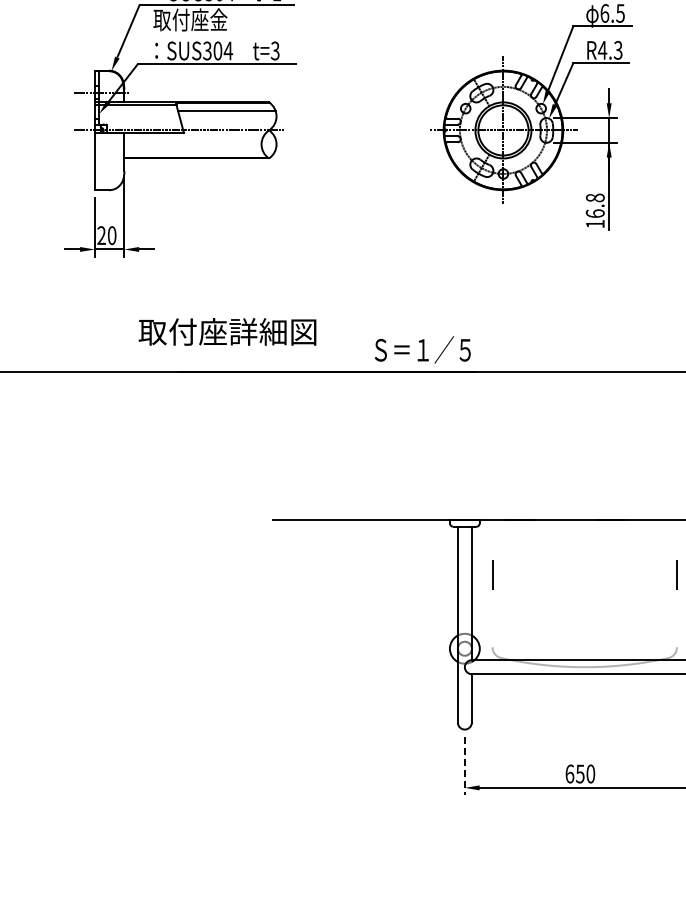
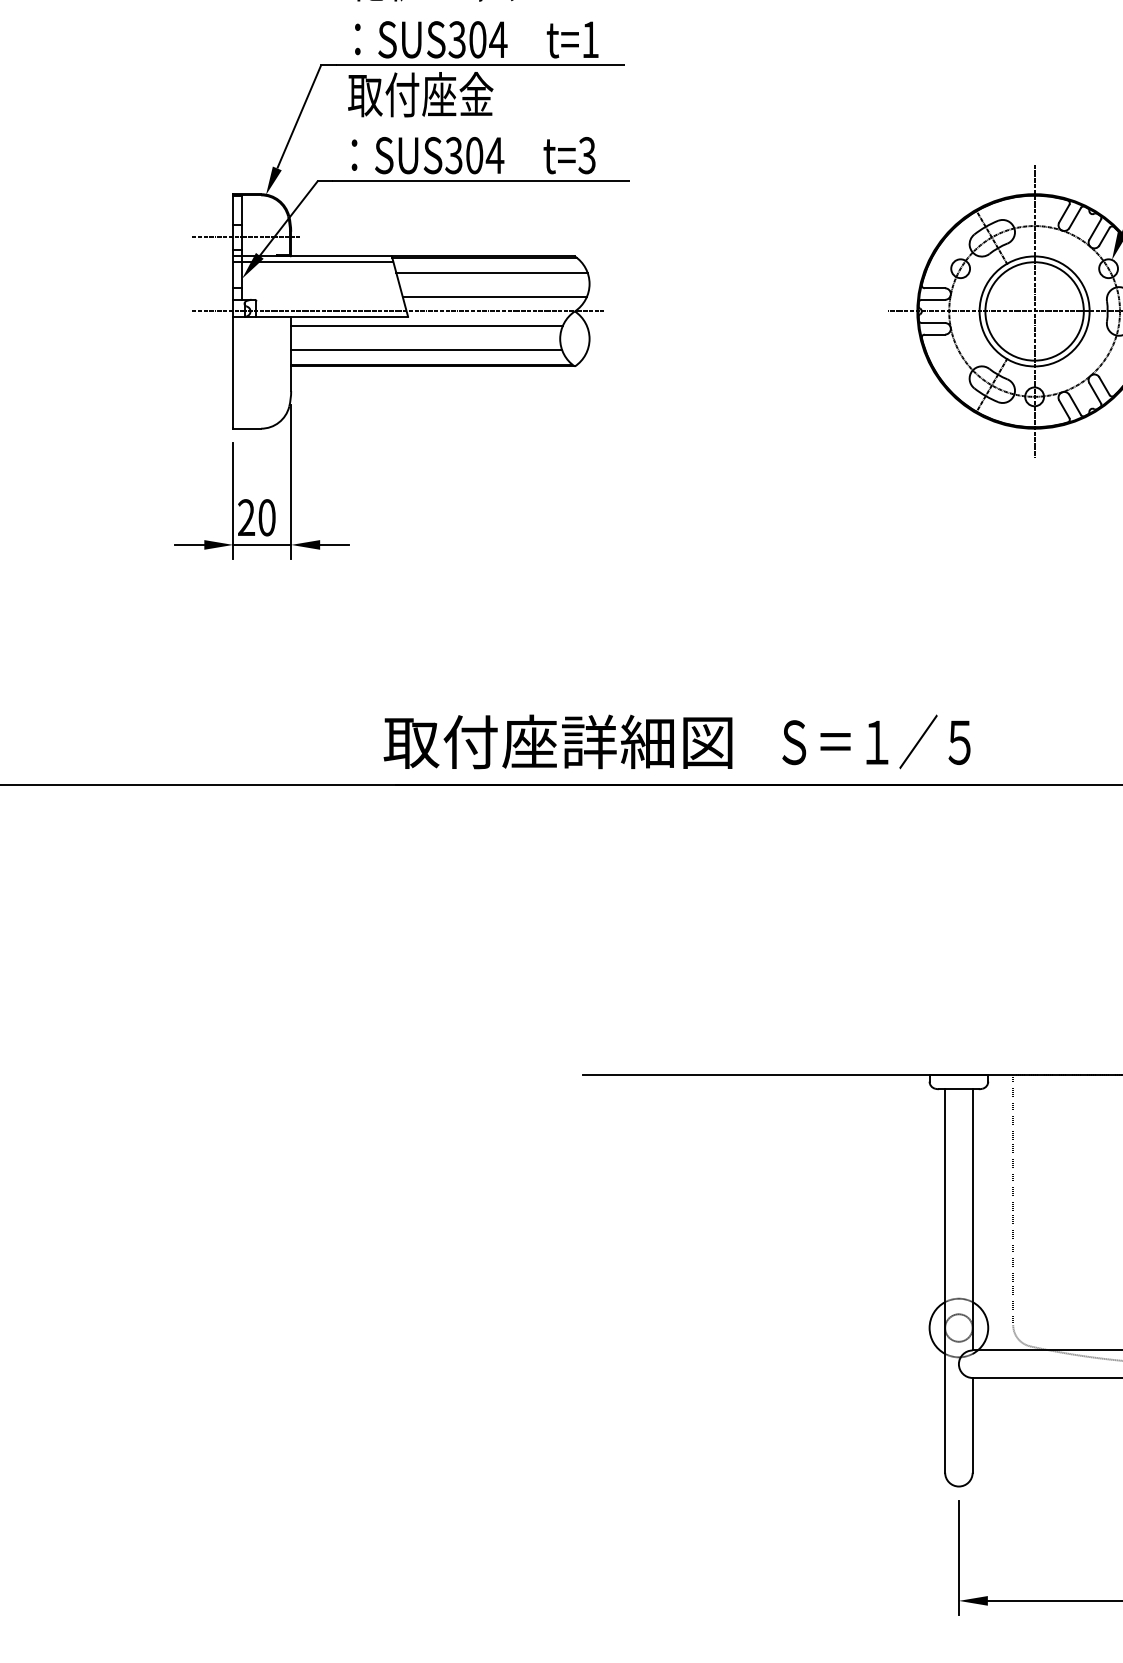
line: (228, 123) -> (495, 297), added
line: (193, 137) -> (426, 325), added
line: (193, 150) -> (426, 350), added
text: (227, 331) -> (558, 741), moved
line: (464, 766) -> (958, 1558), dashed -> solid

